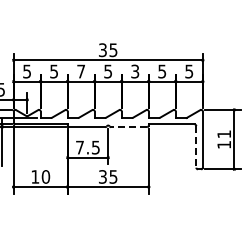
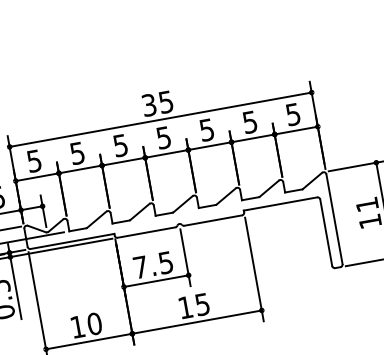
text: (135, 70) -> (207, 128), 3 -> 5
text: (80, 71) -> (119, 145), 7 -> 5
line: (128, 127) -> (212, 221), dashed -> solid
line: (196, 146) -> (326, 232), dashed -> solid
text: (102, 176) -> (184, 306), 35 -> 15

